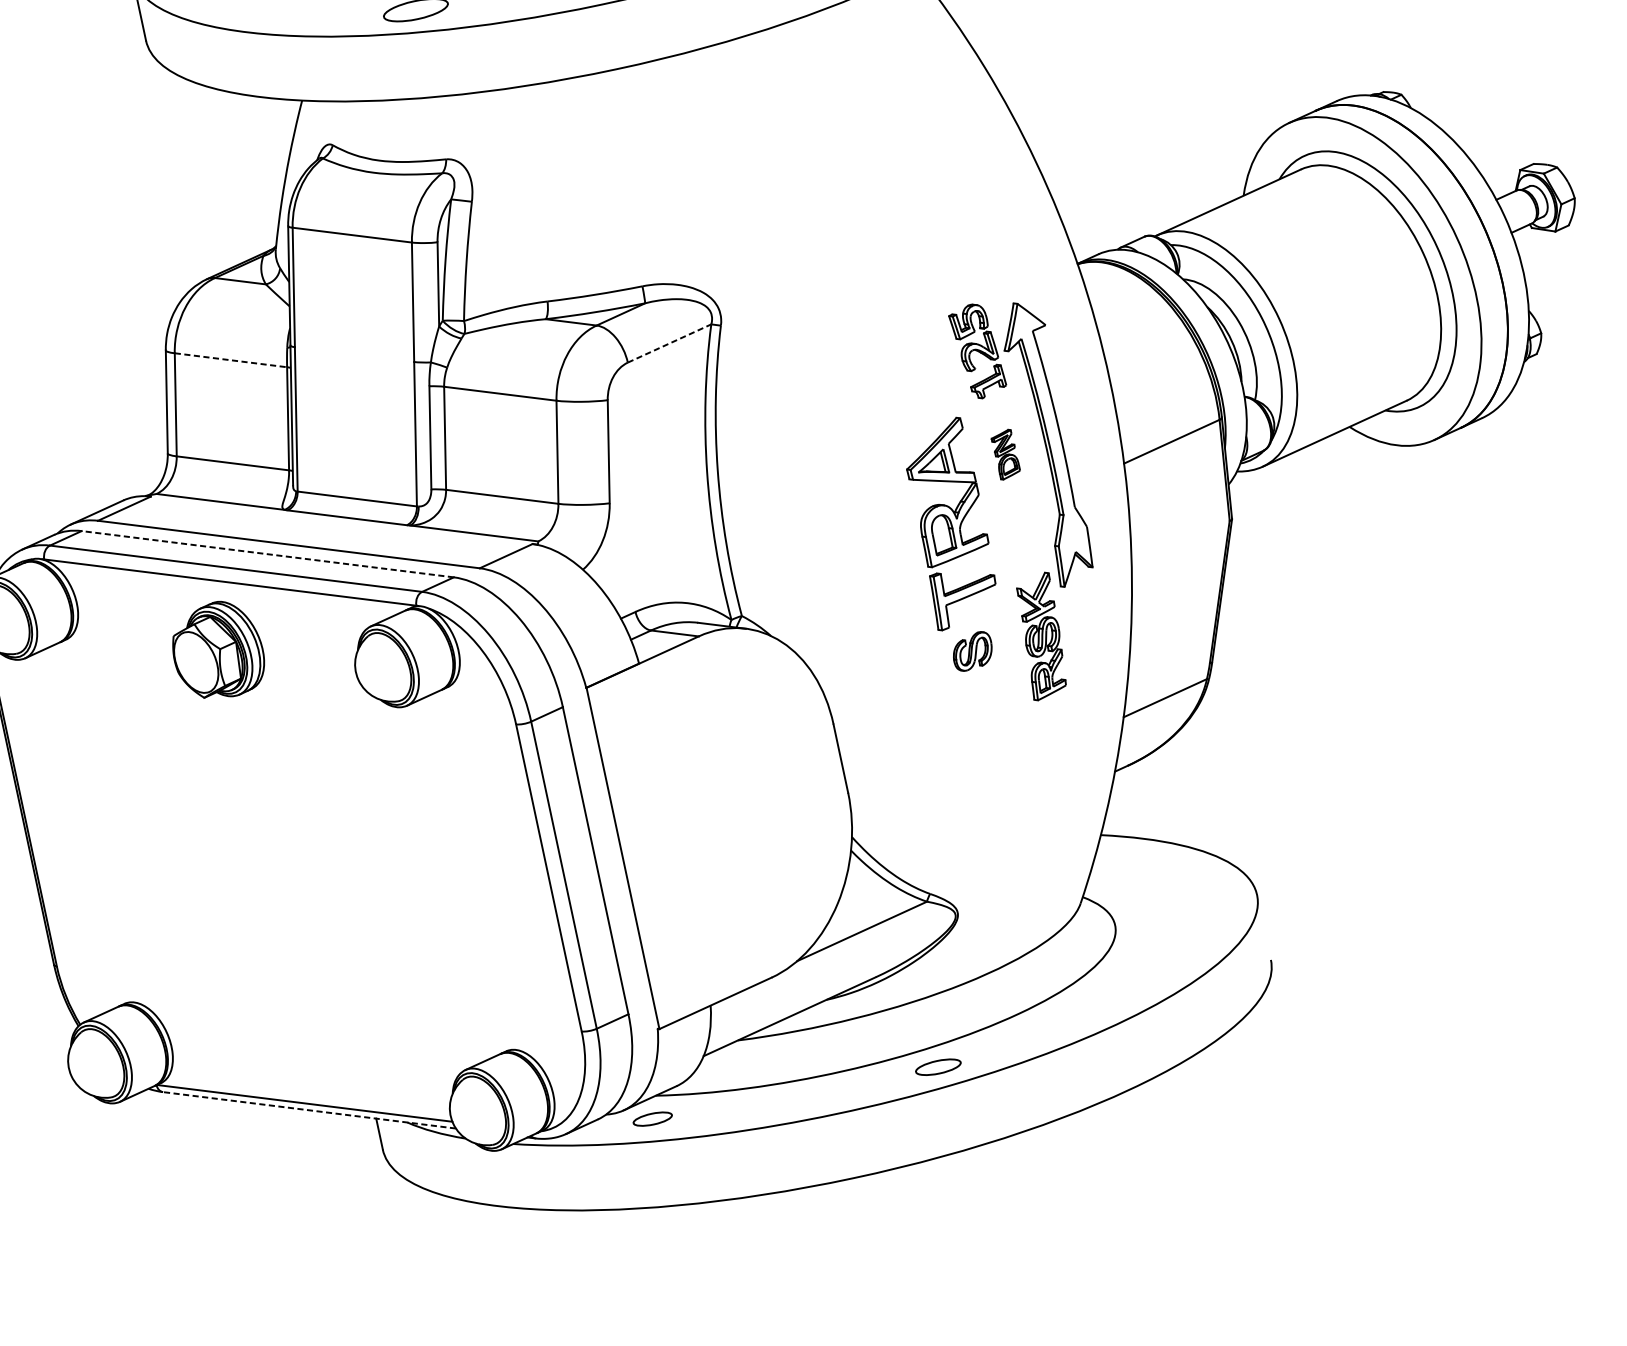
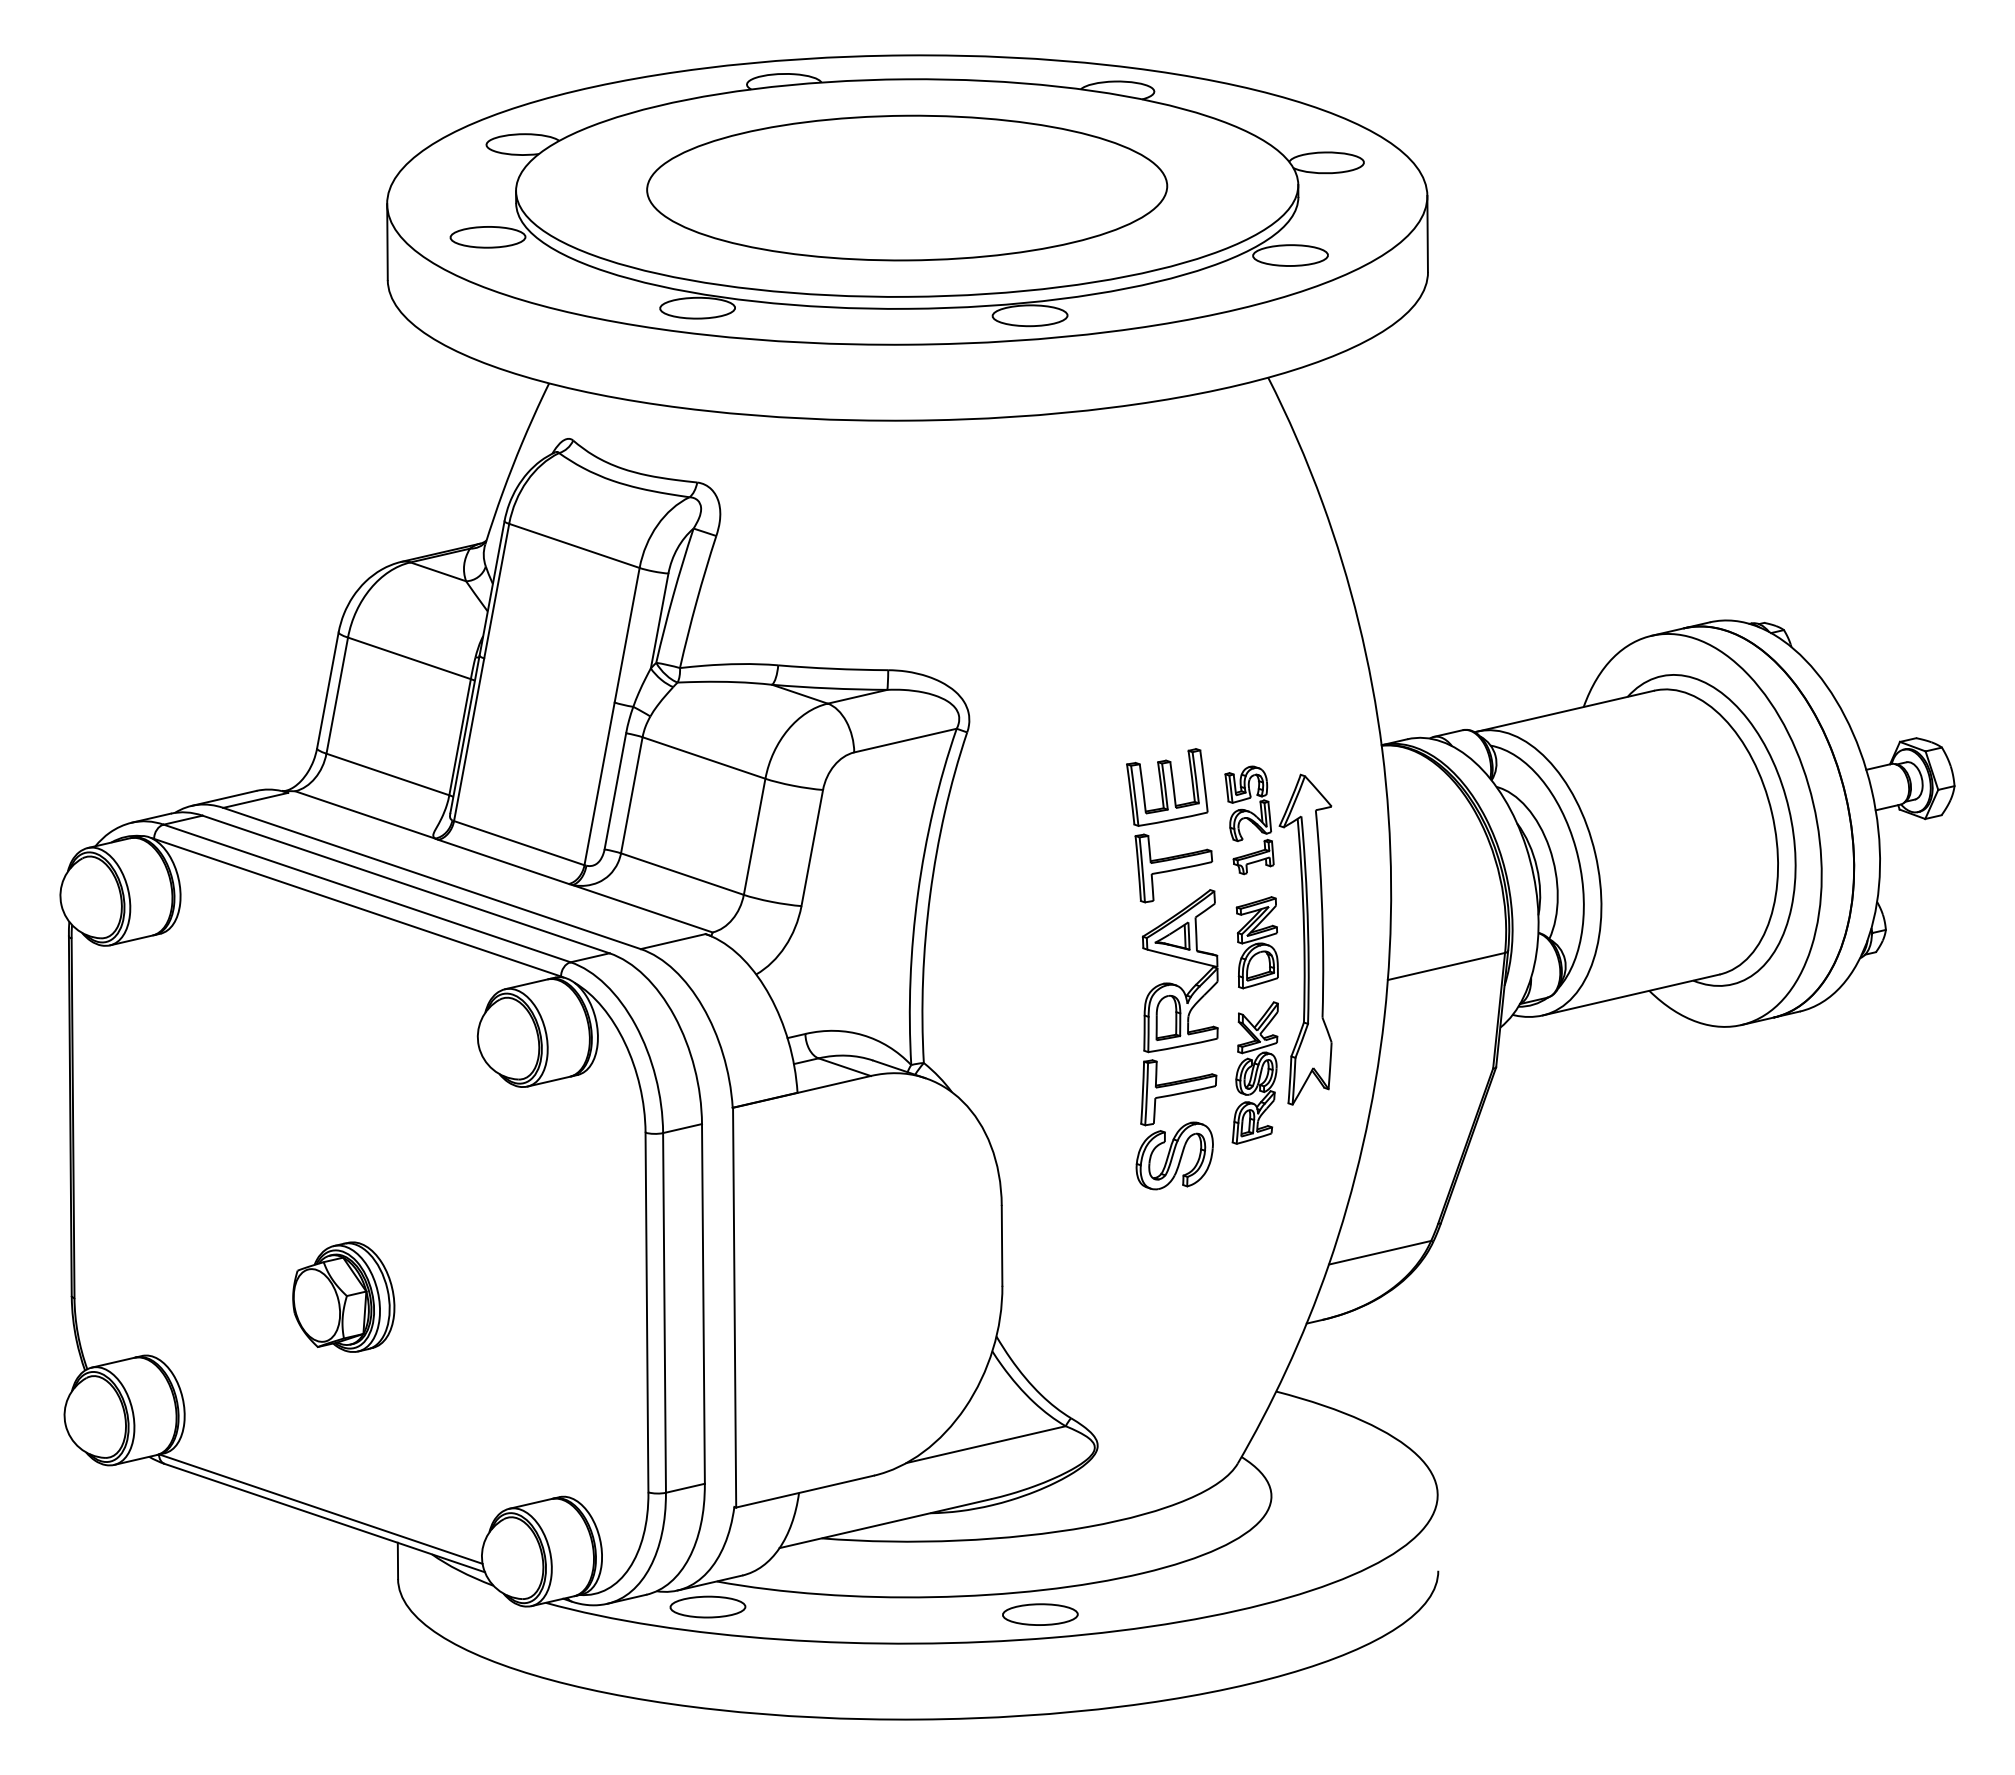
line: (669, 343) -> (905, 740), dashed -> solid
line: (231, 360) -> (409, 658), dashed -> solid
part: (910, 369) -> (1169, 825), added
part: (1005, 454) -> (1256, 942), size x1.67
line: (268, 554) -> (406, 884), dashed -> solid
part: (1040, 636) -> (1254, 1072), moved
part: (217, 650) -> (343, 1296), moved
part: (972, 651) -> (1174, 1155), size x1.67
part: (938, 1067) -> (1040, 1614), size x1.43
line: (309, 1109) -> (324, 1517), dashed -> solid
part: (652, 1118) -> (707, 1606), size x1.67

